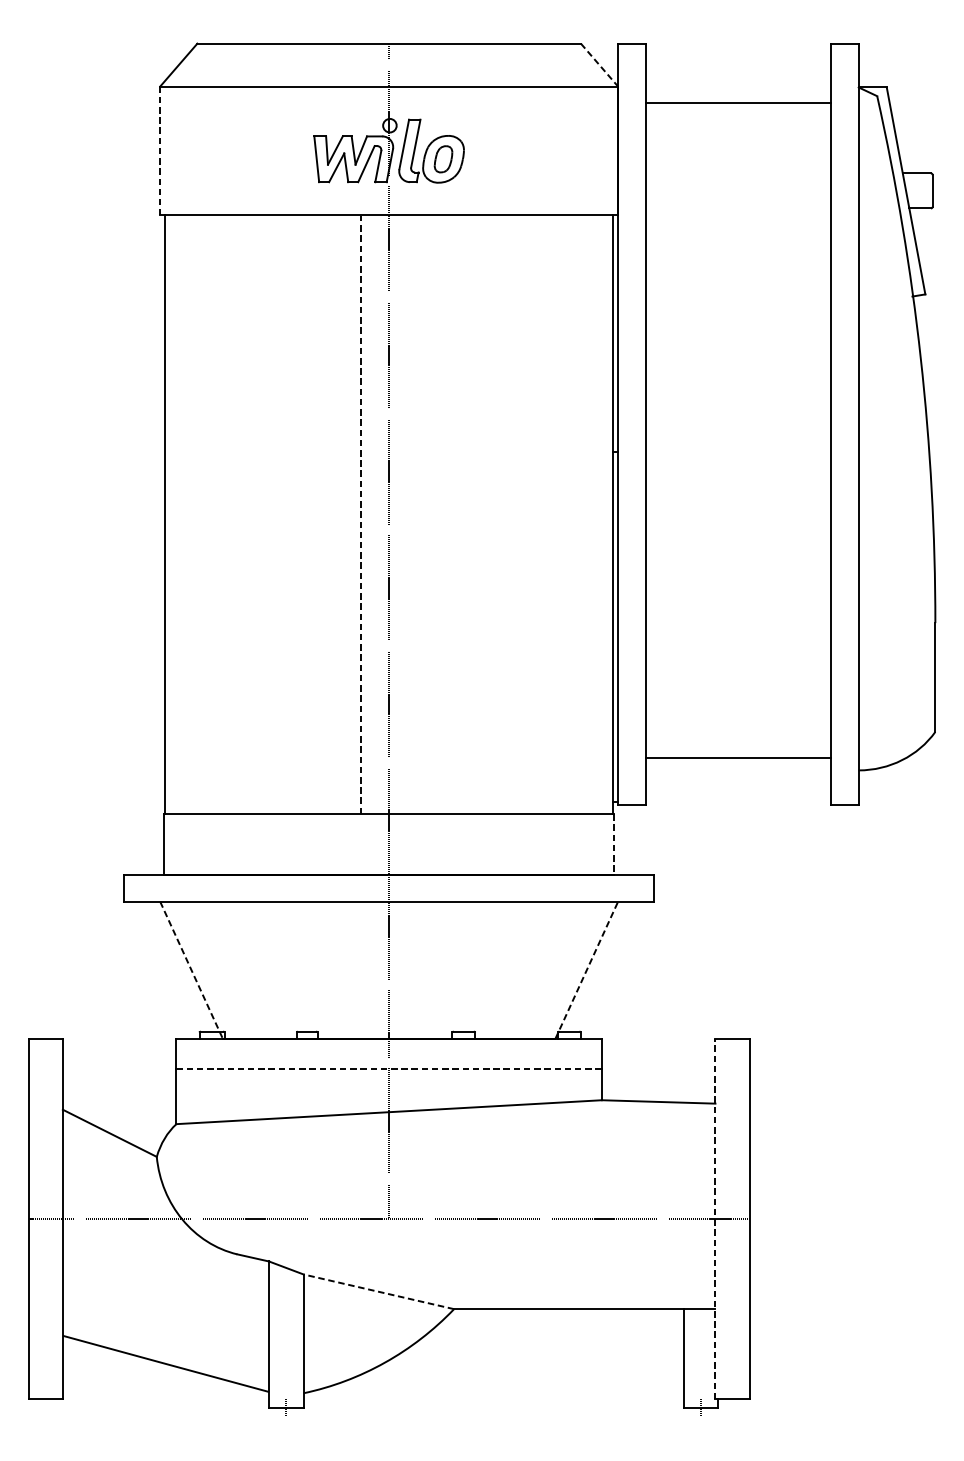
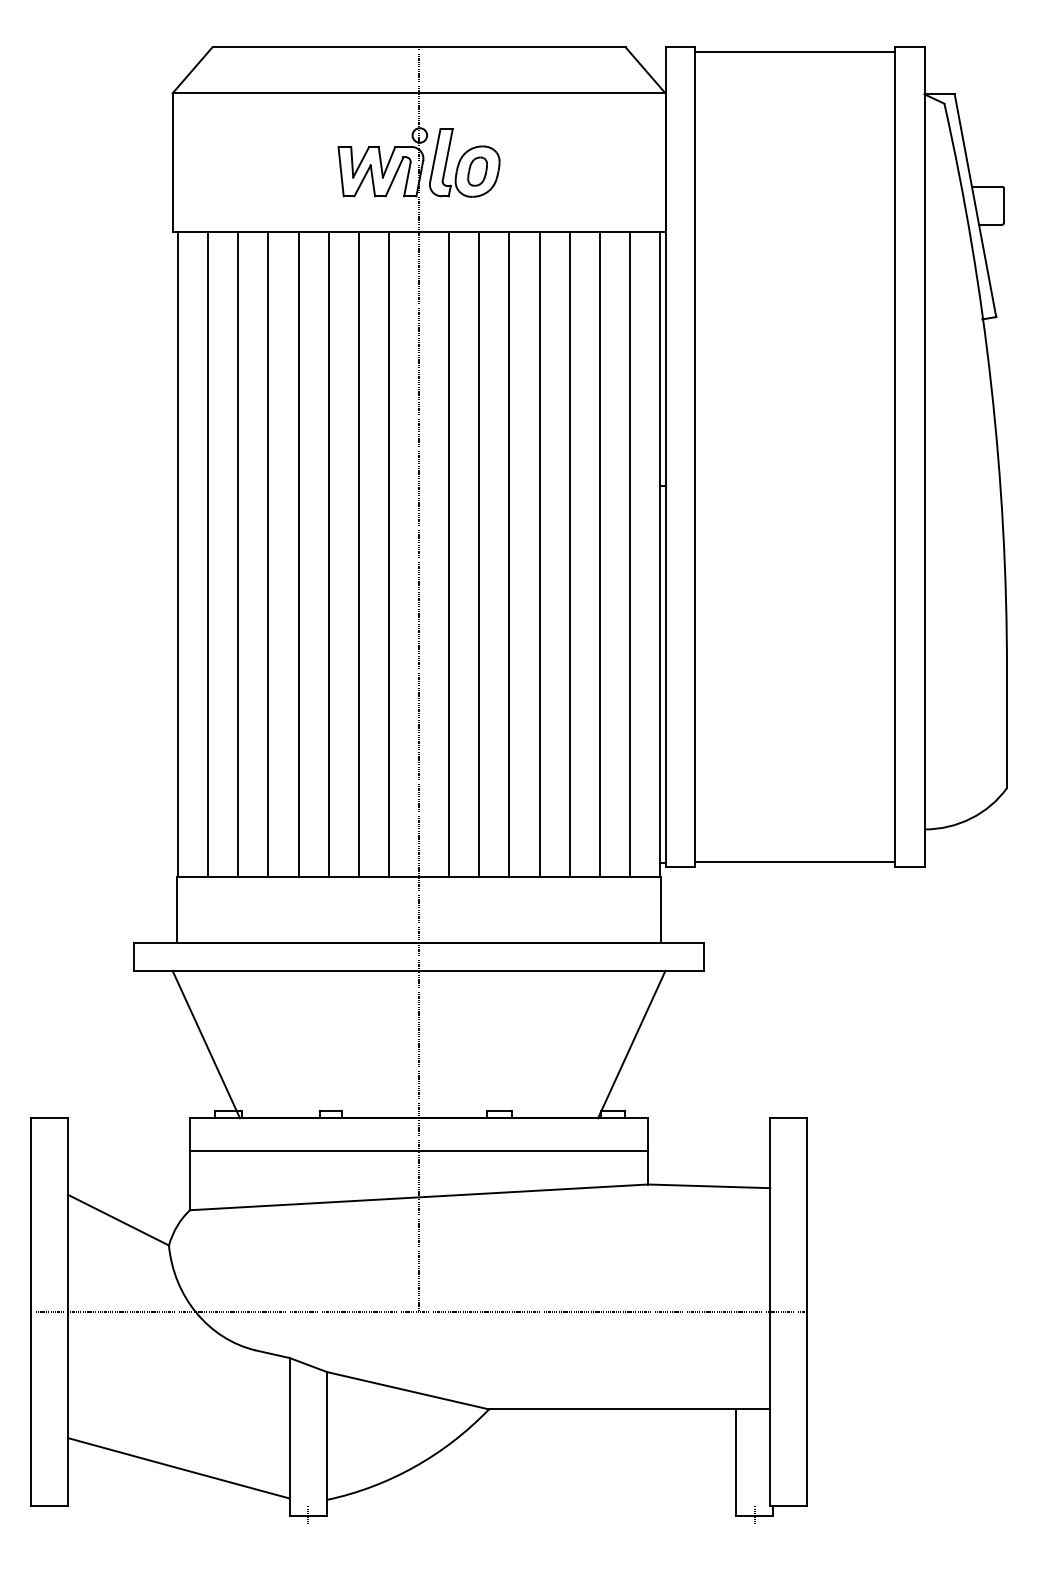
line: (599, 65) -> (645, 70), dashed -> solid
line: (737, 102) -> (794, 51), moved
line: (160, 151) -> (172, 163), dashed -> solid
line: (193, 514) -> (208, 553), added
line: (221, 514) -> (238, 553), added
line: (249, 514) -> (268, 553), added
line: (277, 514) -> (298, 553), added
line: (305, 514) -> (328, 554), added
line: (332, 514) -> (358, 554), added
line: (360, 514) -> (388, 553), dashed -> solid
line: (417, 514) -> (449, 554), added
line: (445, 514) -> (479, 554), added
line: (473, 514) -> (509, 554), added
line: (501, 514) -> (539, 553), added
line: (528, 514) -> (569, 553), added
line: (556, 514) -> (599, 553), added
line: (584, 514) -> (629, 553), added
line: (737, 758) -> (794, 862), moved
line: (614, 844) -> (661, 909), dashed -> solid
line: (586, 970) -> (631, 1044), dashed -> solid
line: (191, 971) -> (206, 1045), dashed -> solid
line: (389, 1068) -> (419, 1150), dashed -> solid
line: (715, 1218) -> (770, 1311), dashed -> solid
line: (378, 1291) -> (407, 1390), dashed -> solid

